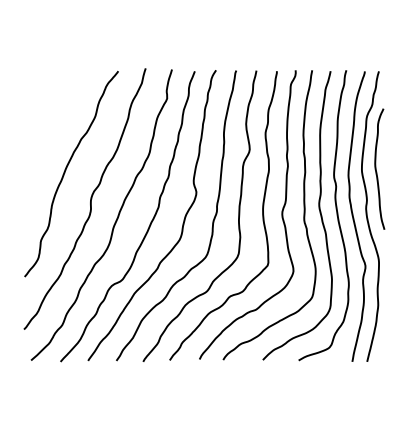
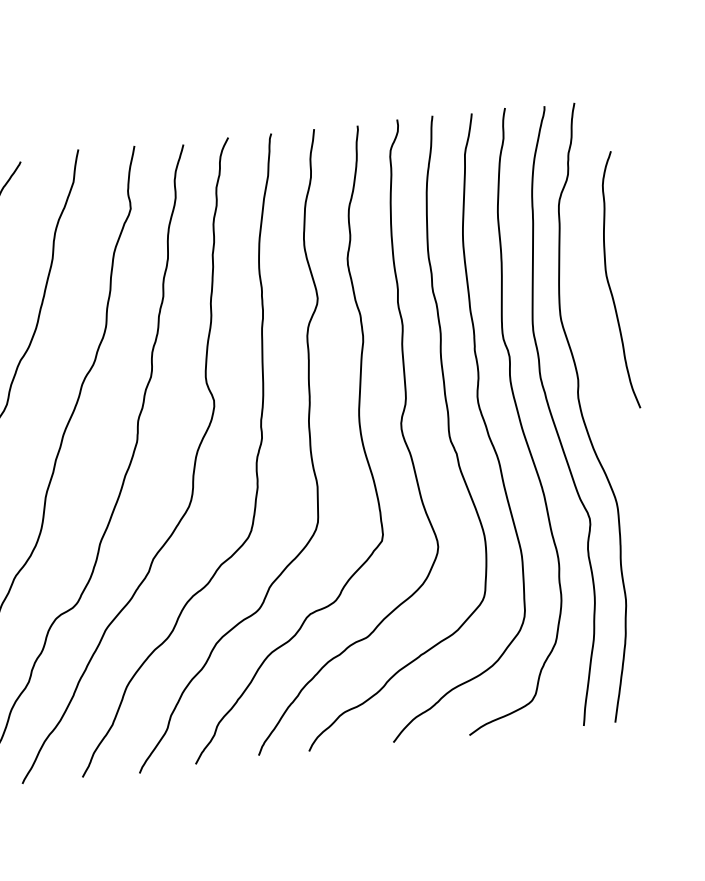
curve: (376, 168) -> (609, 279), moved

